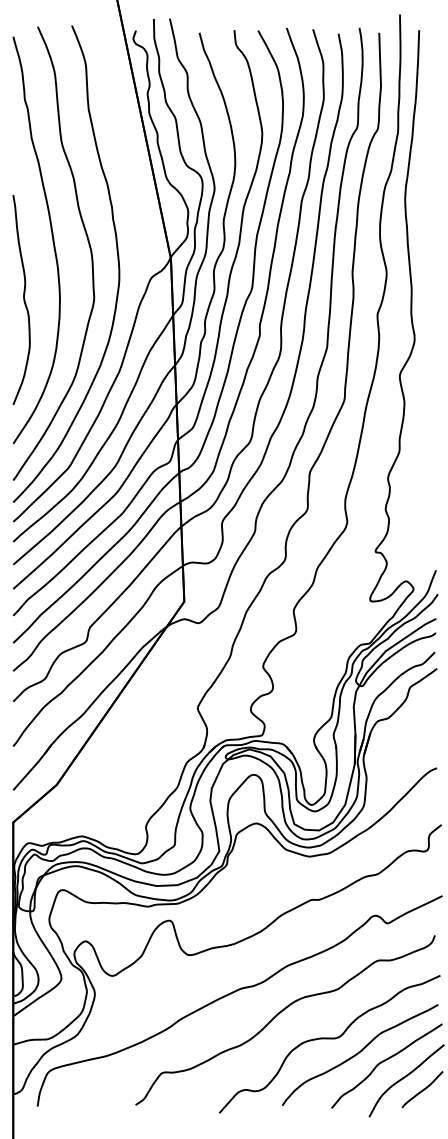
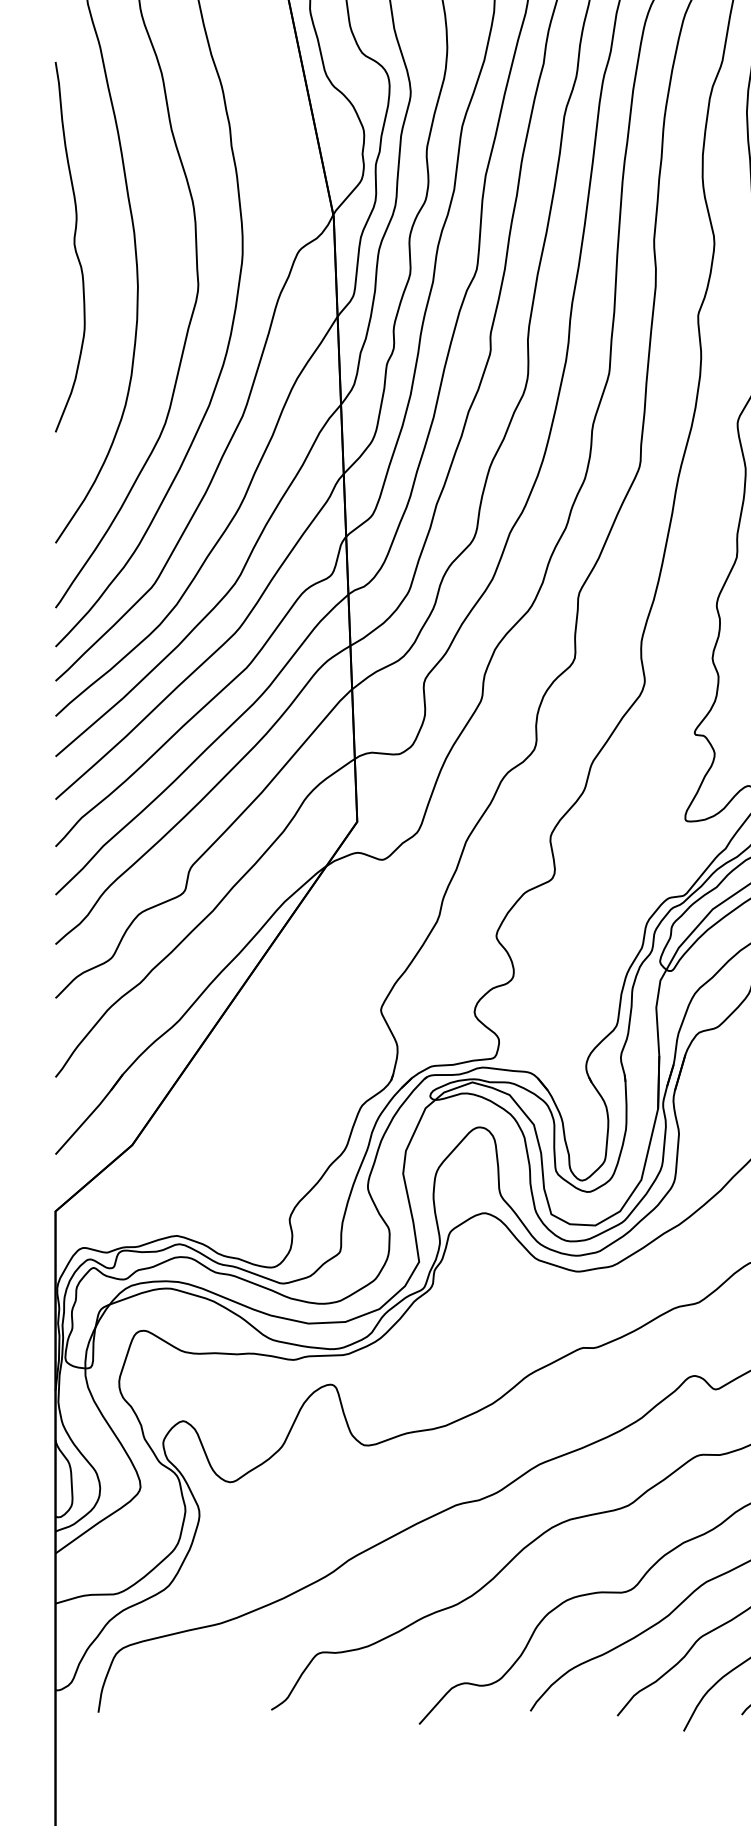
curve: (23, 299) -> (73, 246), moved

